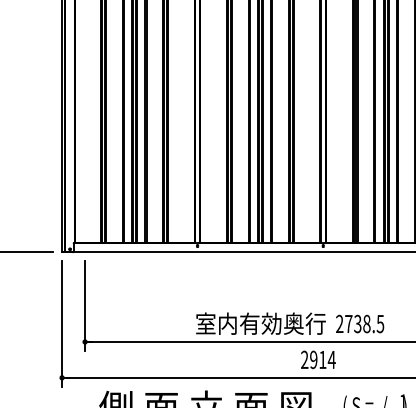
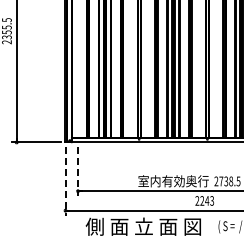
line: (85, 307) -> (78, 172), solid -> dashed
line: (62, 324) -> (65, 181), solid -> dashed
text: (323, 359) -> (207, 200), 2914 -> 2243

